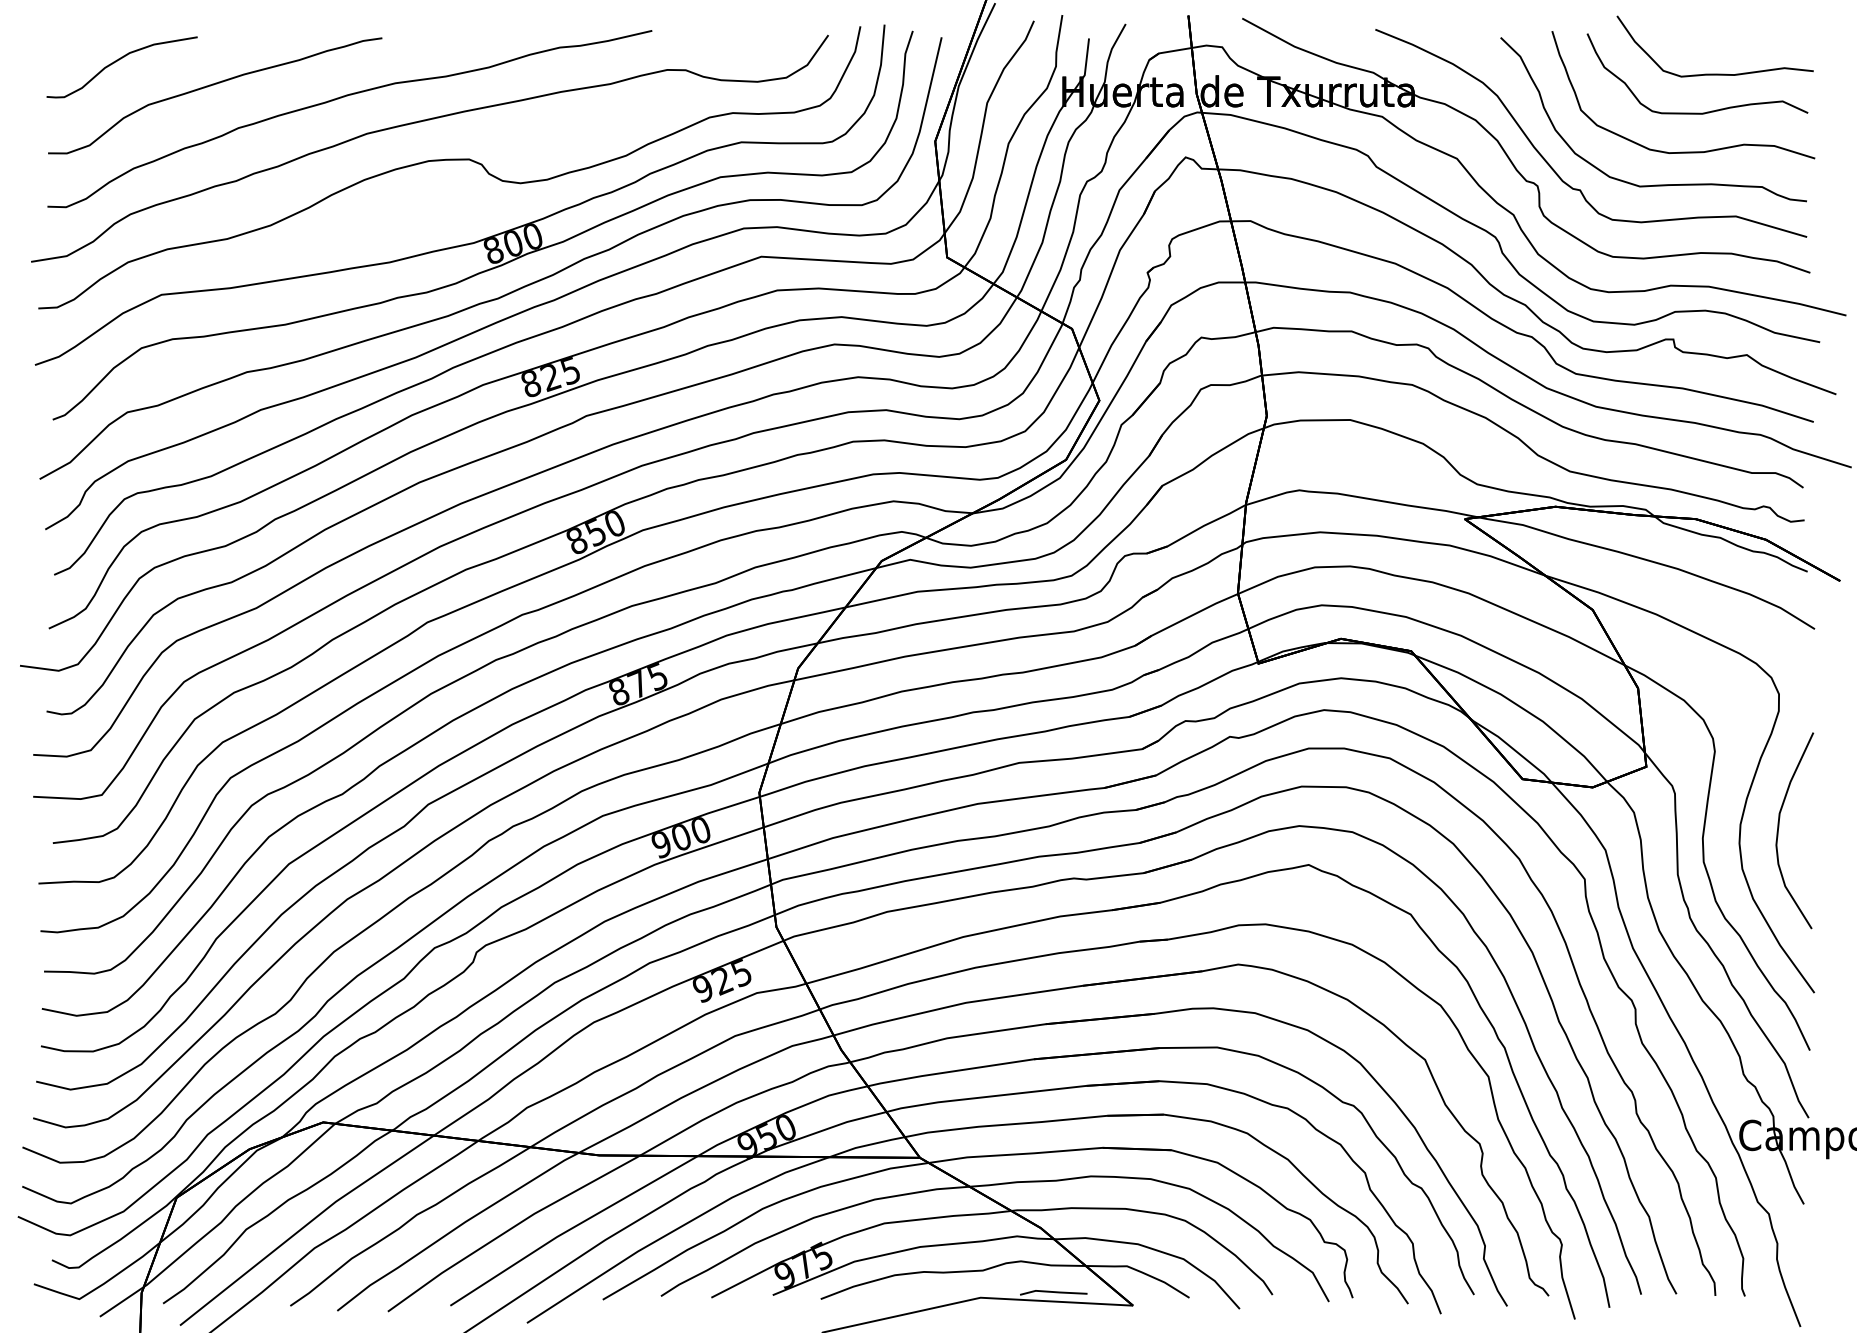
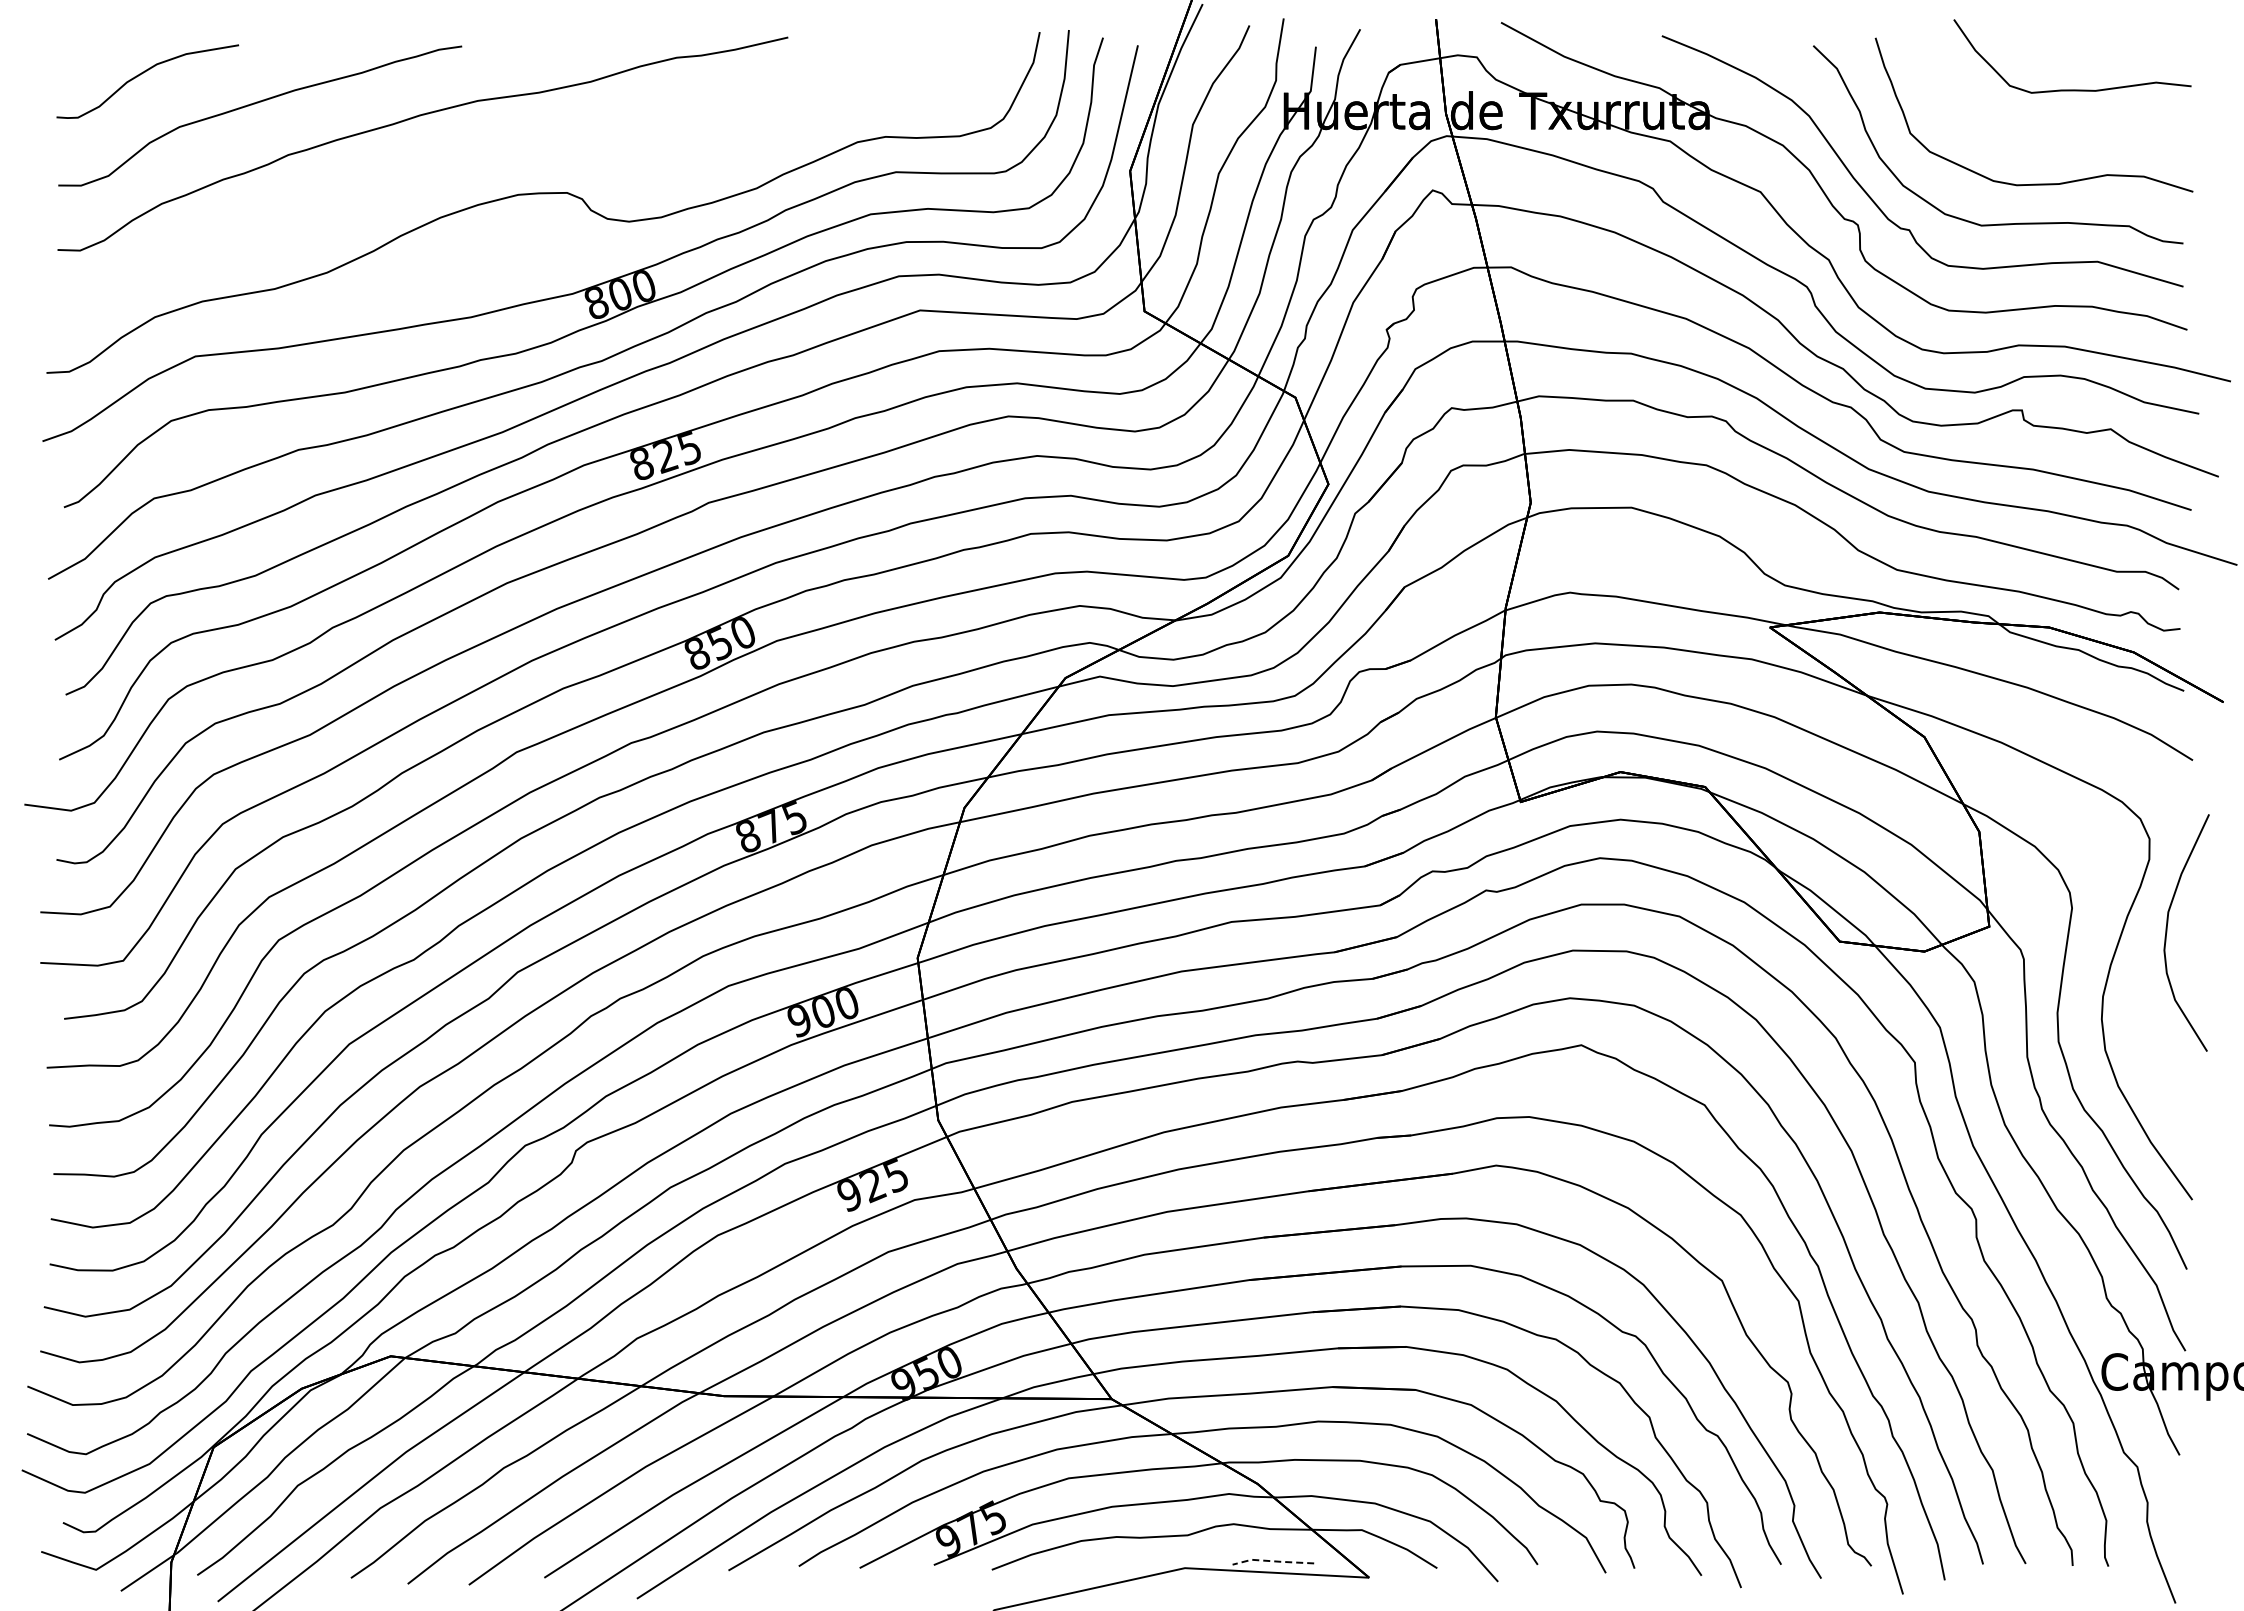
curve: (1697, 112) -> (2050, 136), removed
curve: (423, 121) -> (511, 147), removed
curve: (1778, 830) -> (2167, 932), moved
line: (1053, 1292) -> (1273, 1561), solid -> dashed

